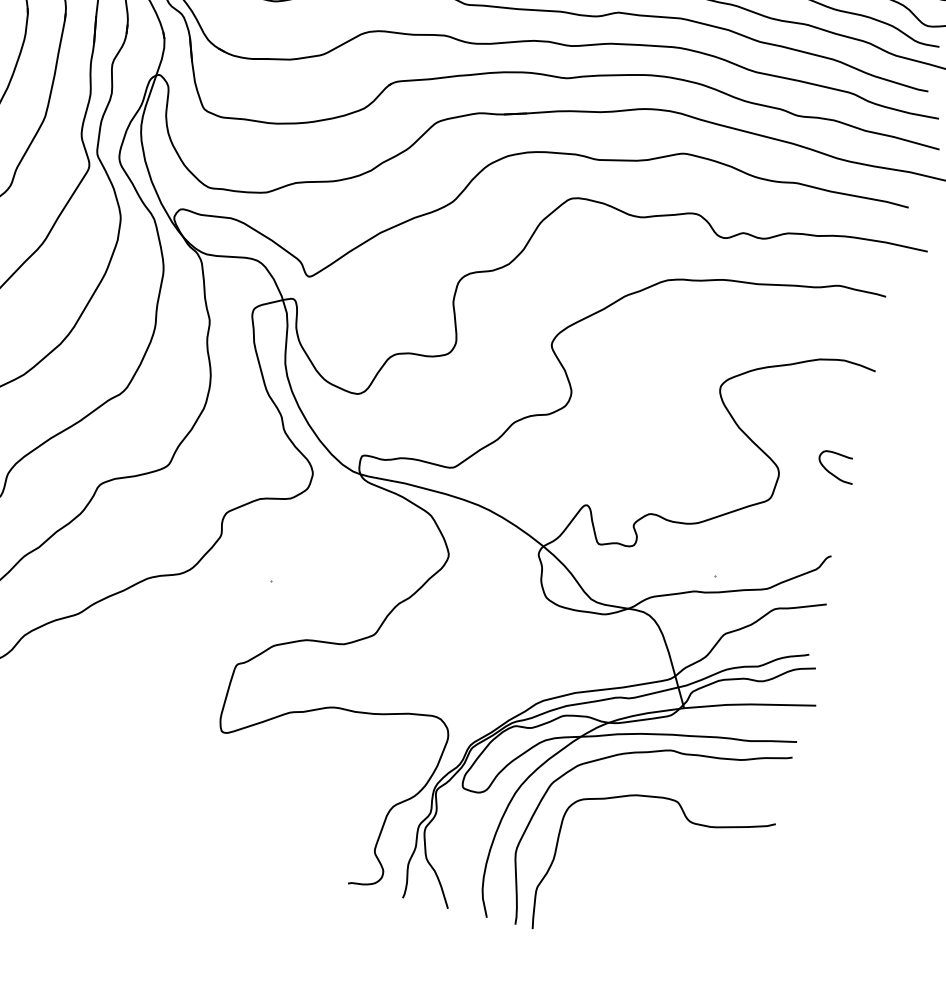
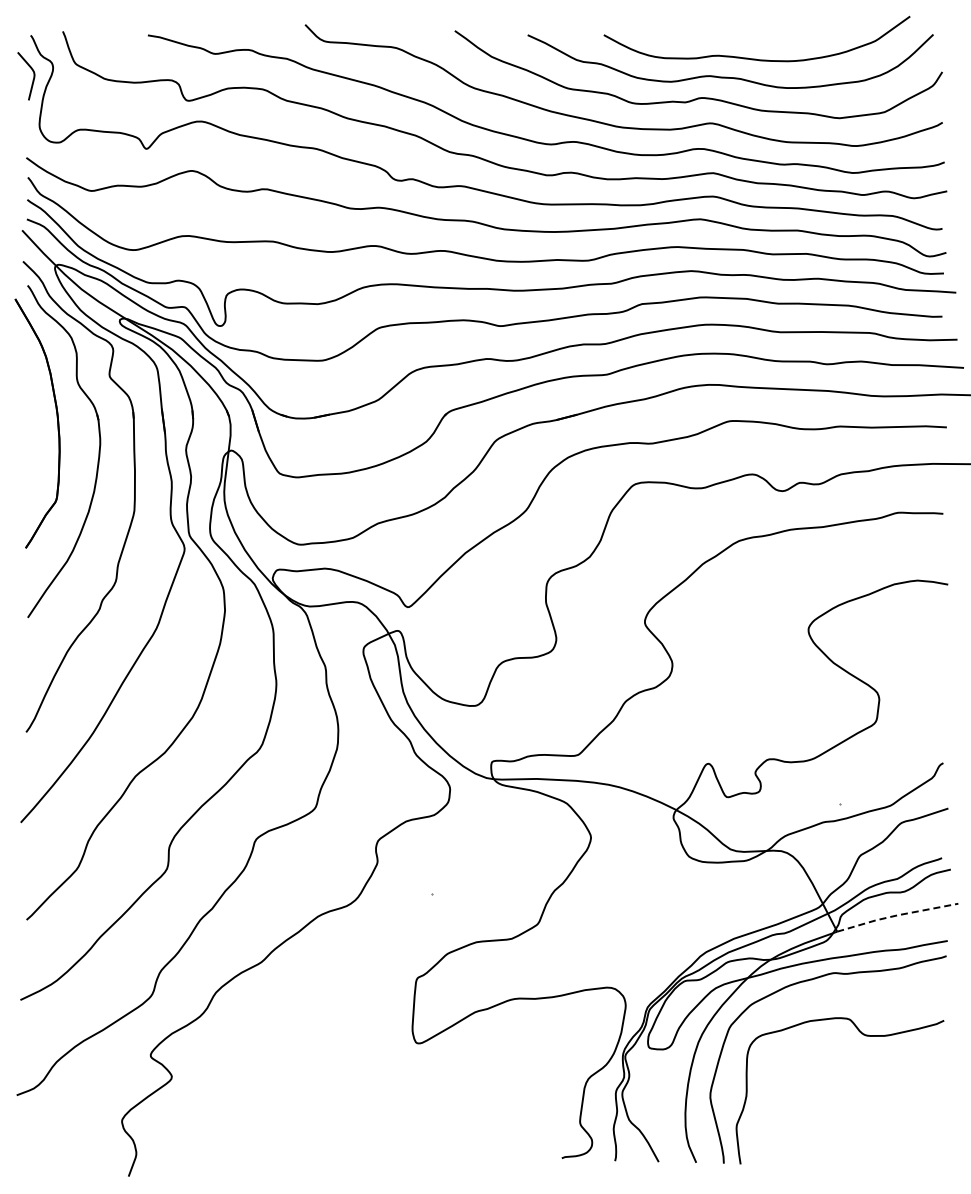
curve: (832, 473) -> (928, 686), removed
line: (749, 704) -> (896, 915), solid -> dashed

